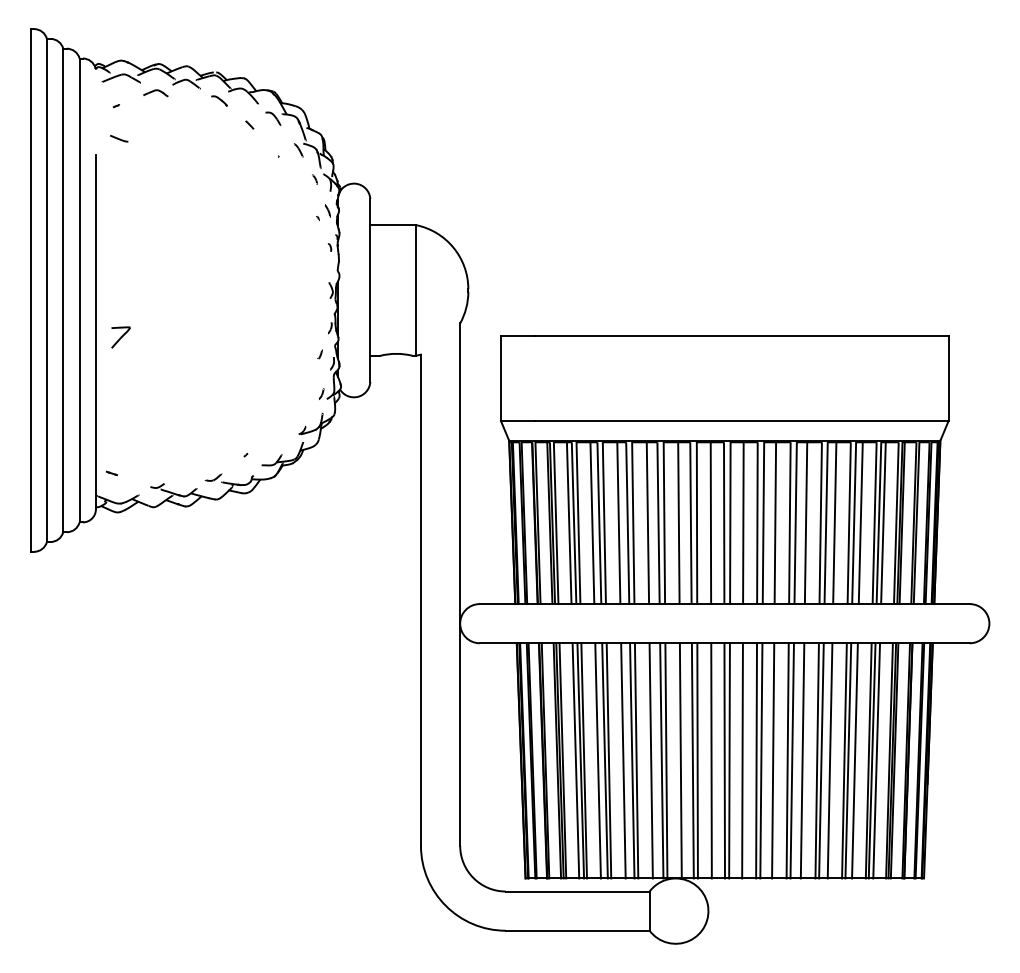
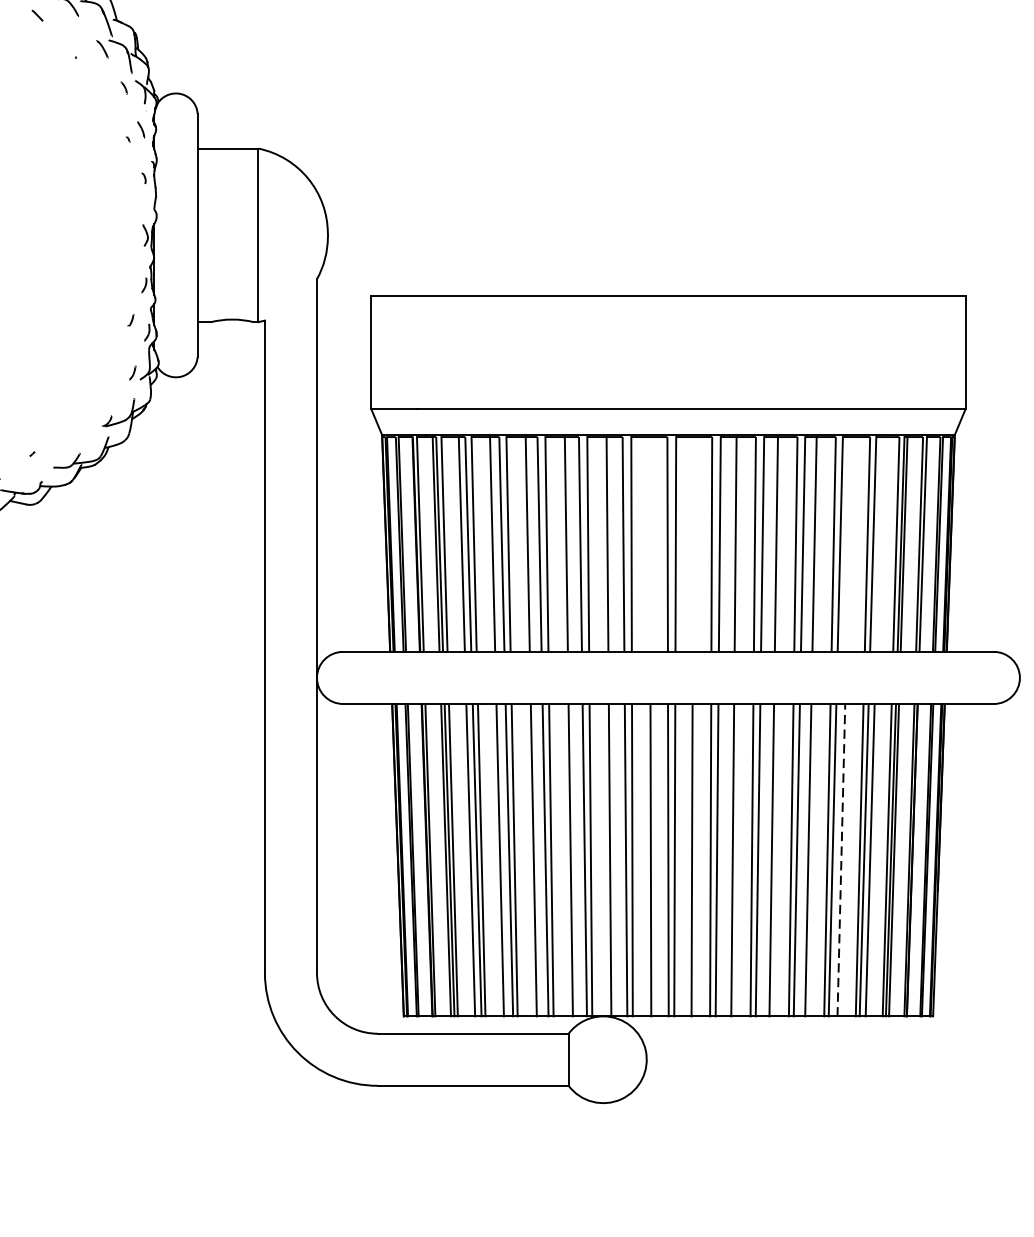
line: (710, 523) -> (649, 544), removed
line: (743, 523) -> (693, 544), removed
line: (860, 523) -> (848, 544), removed
line: (883, 523) -> (879, 544), removed
line: (854, 760) -> (840, 859), solid -> dashed

